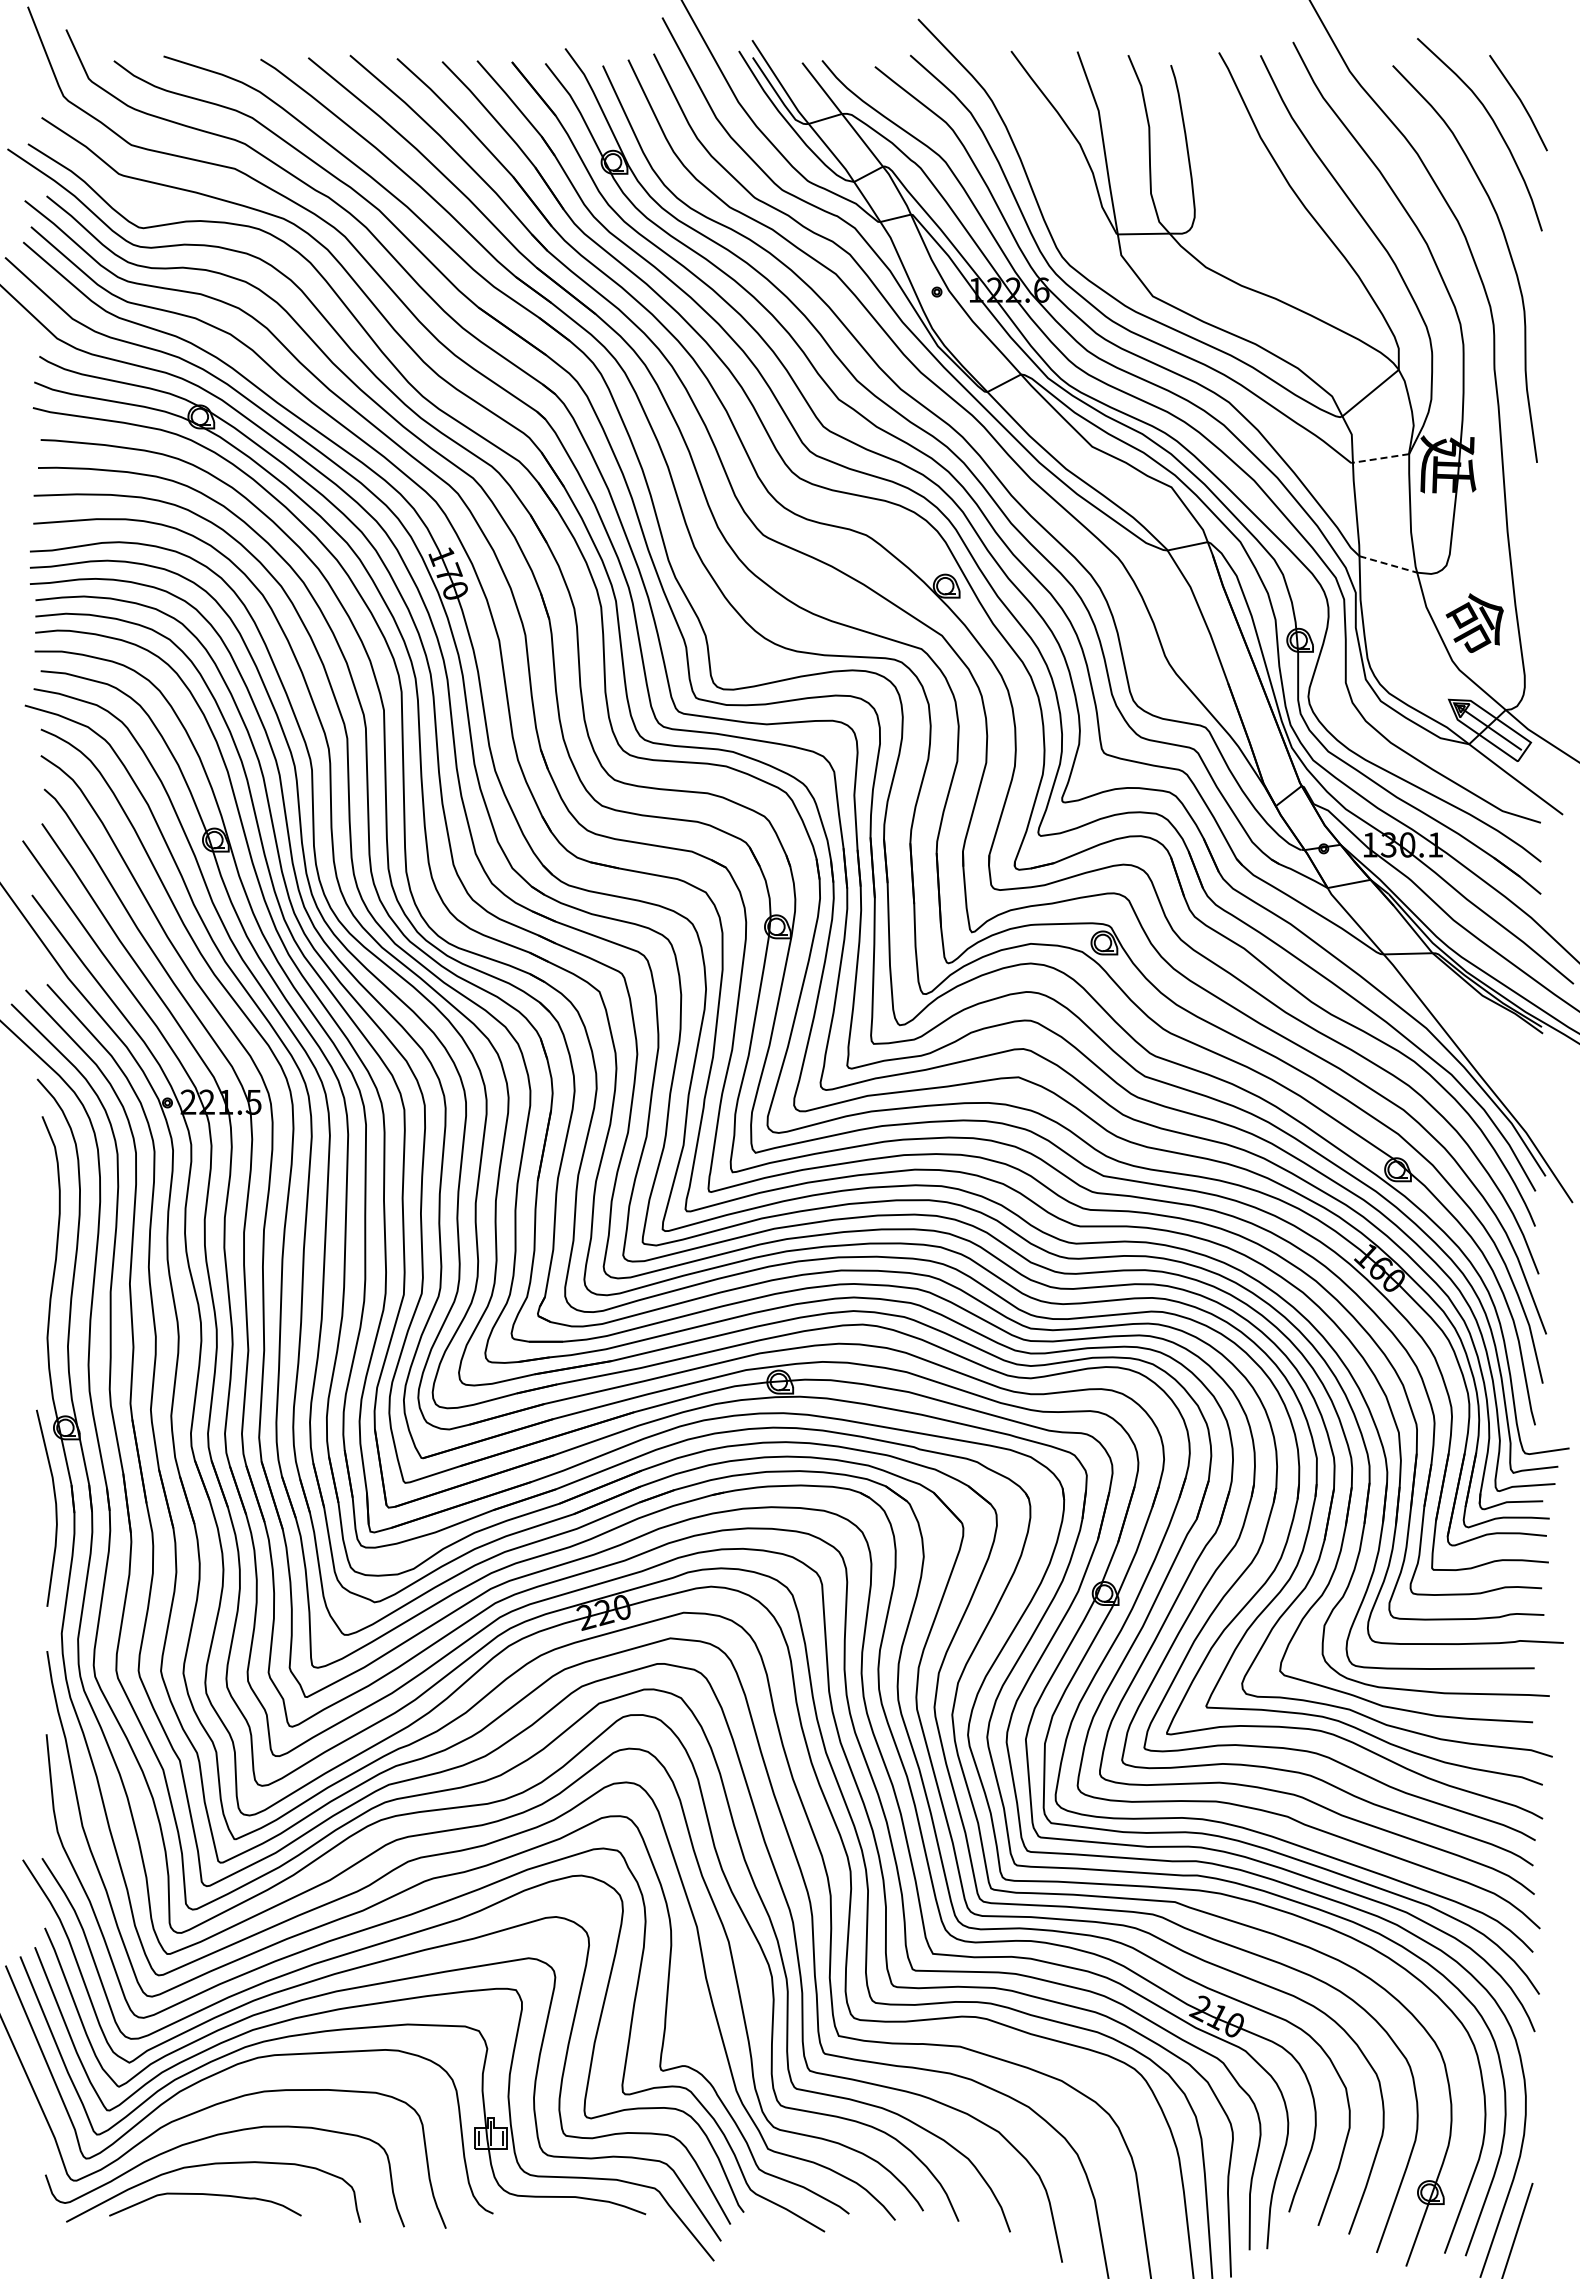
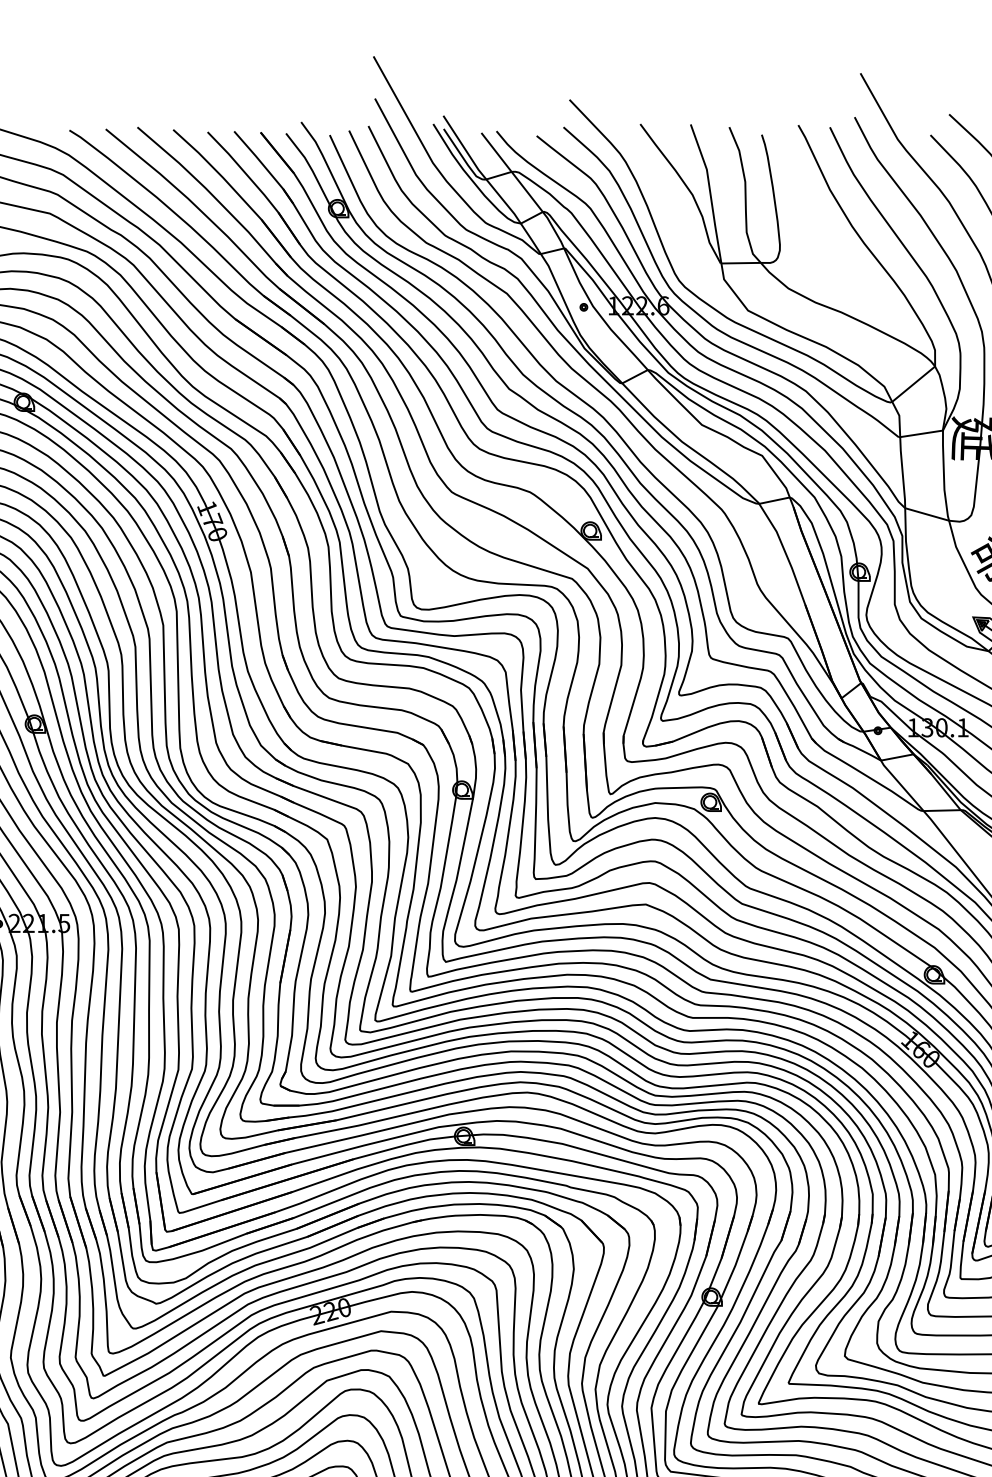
line: (1379, 458) -> (920, 433), dashed -> solid
line: (1388, 564) -> (927, 514), dashed -> solid

